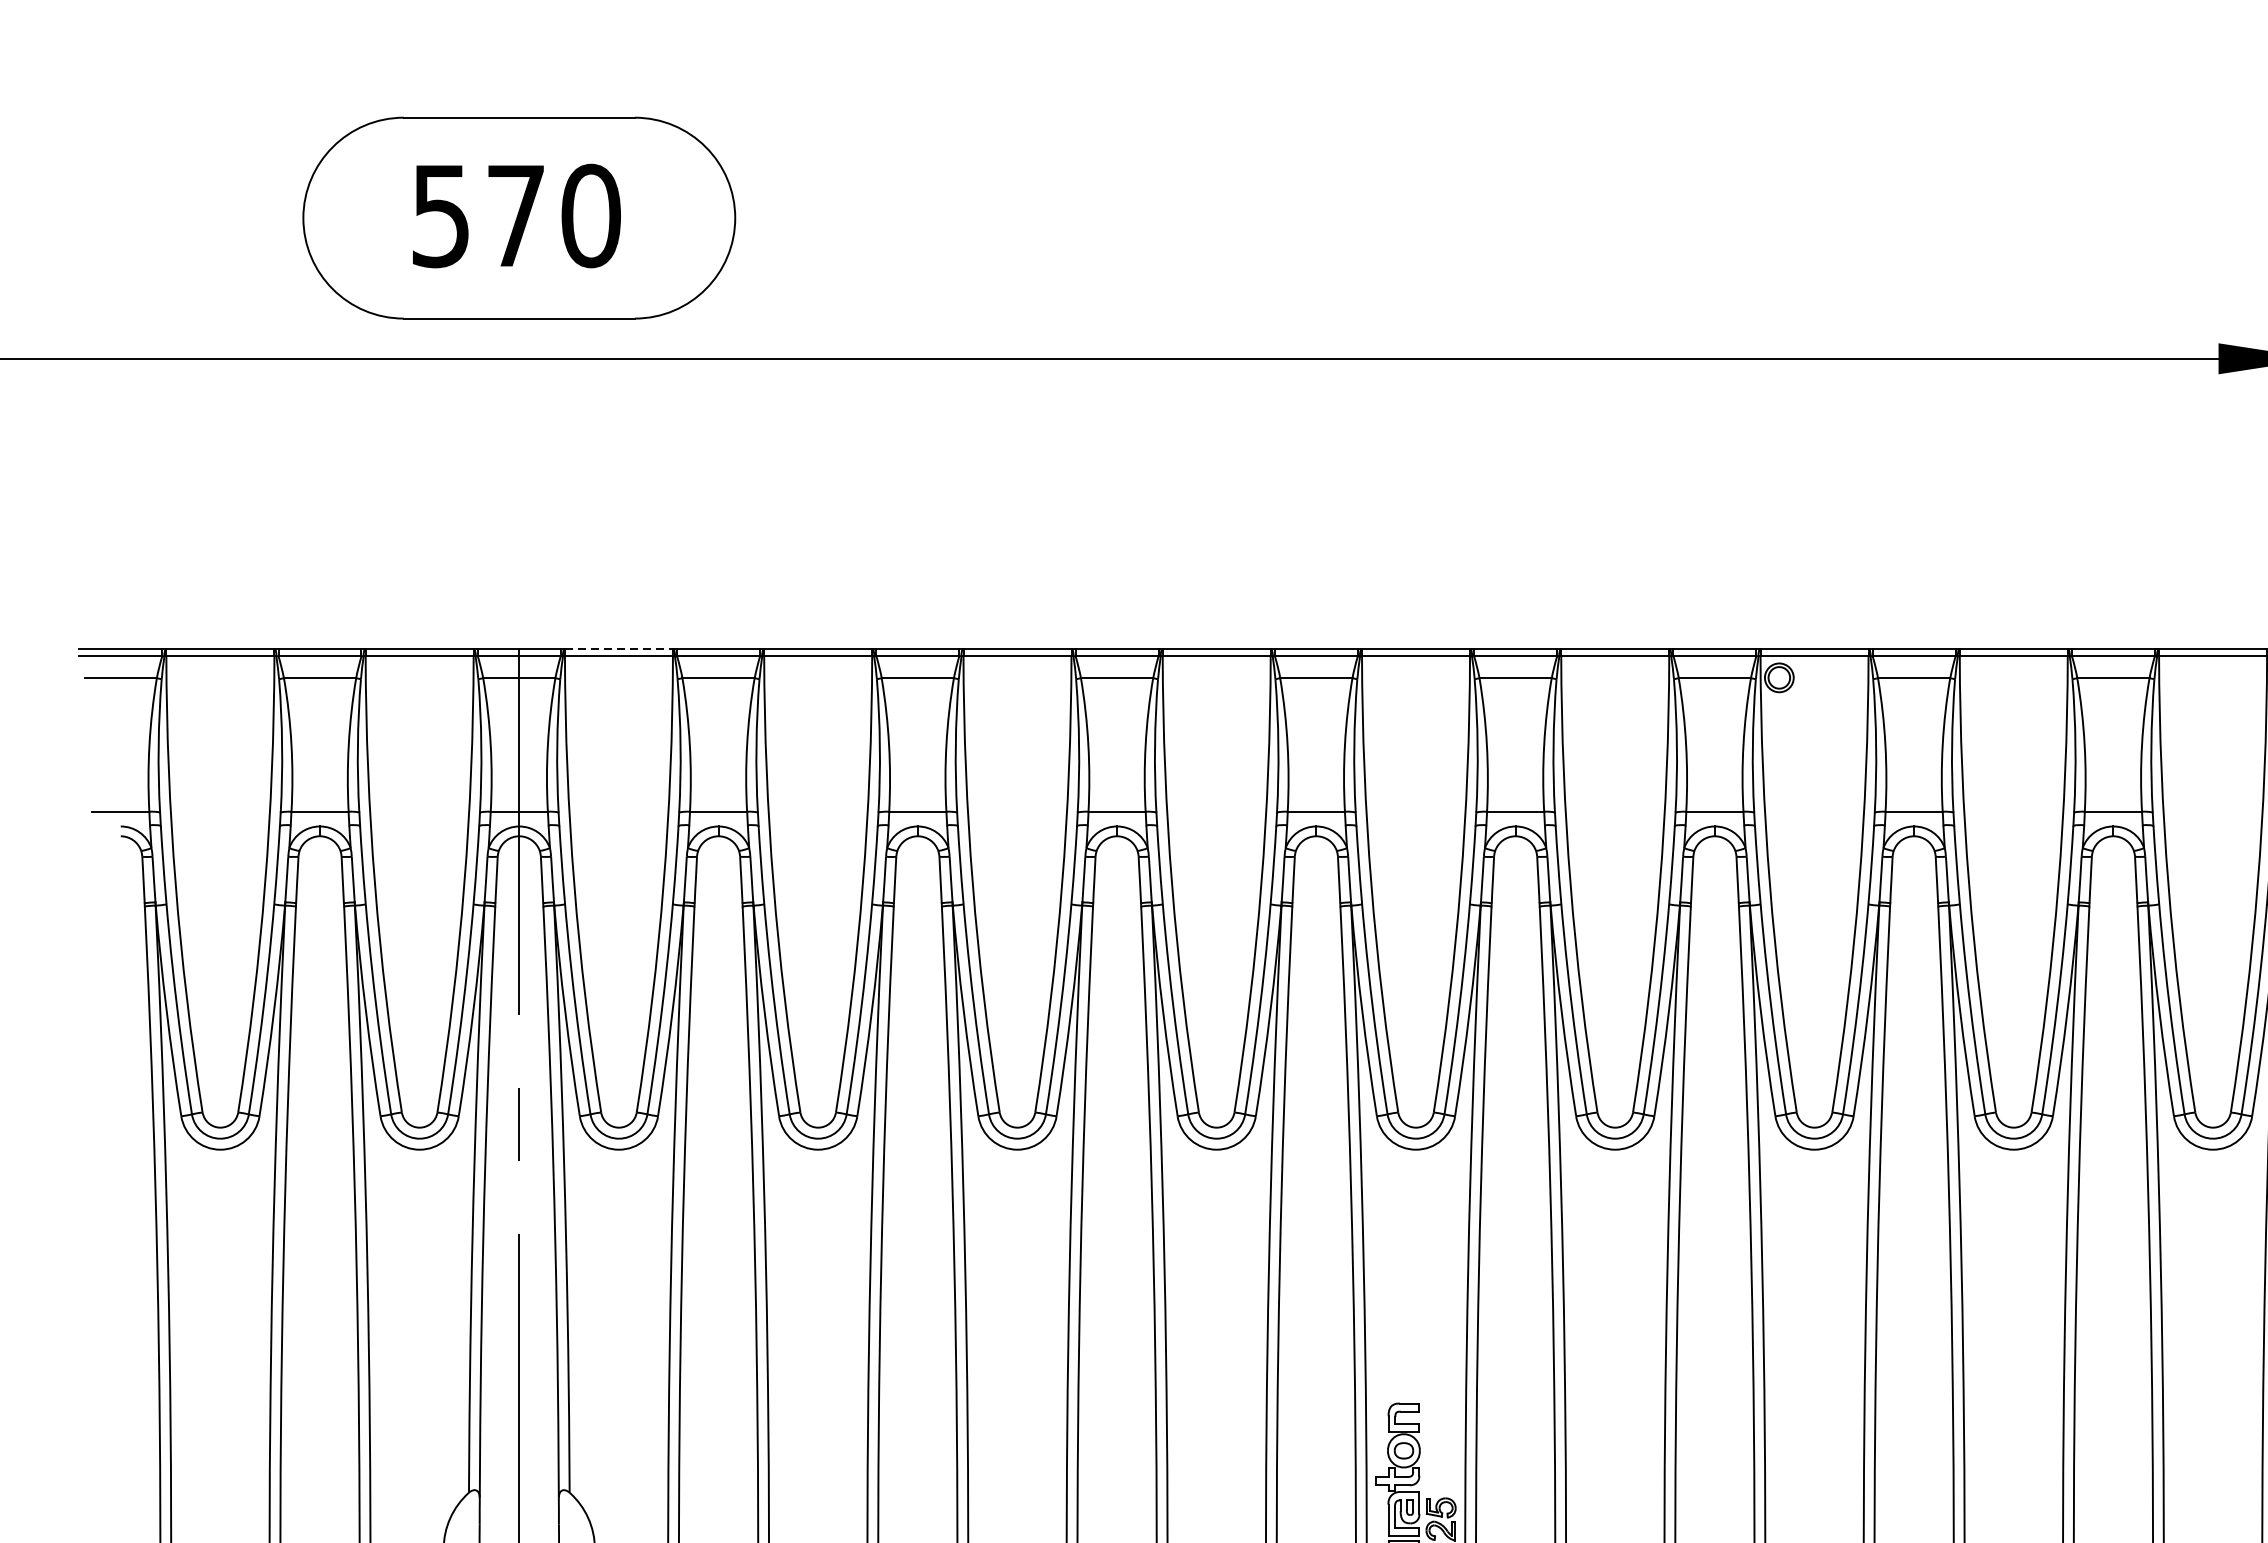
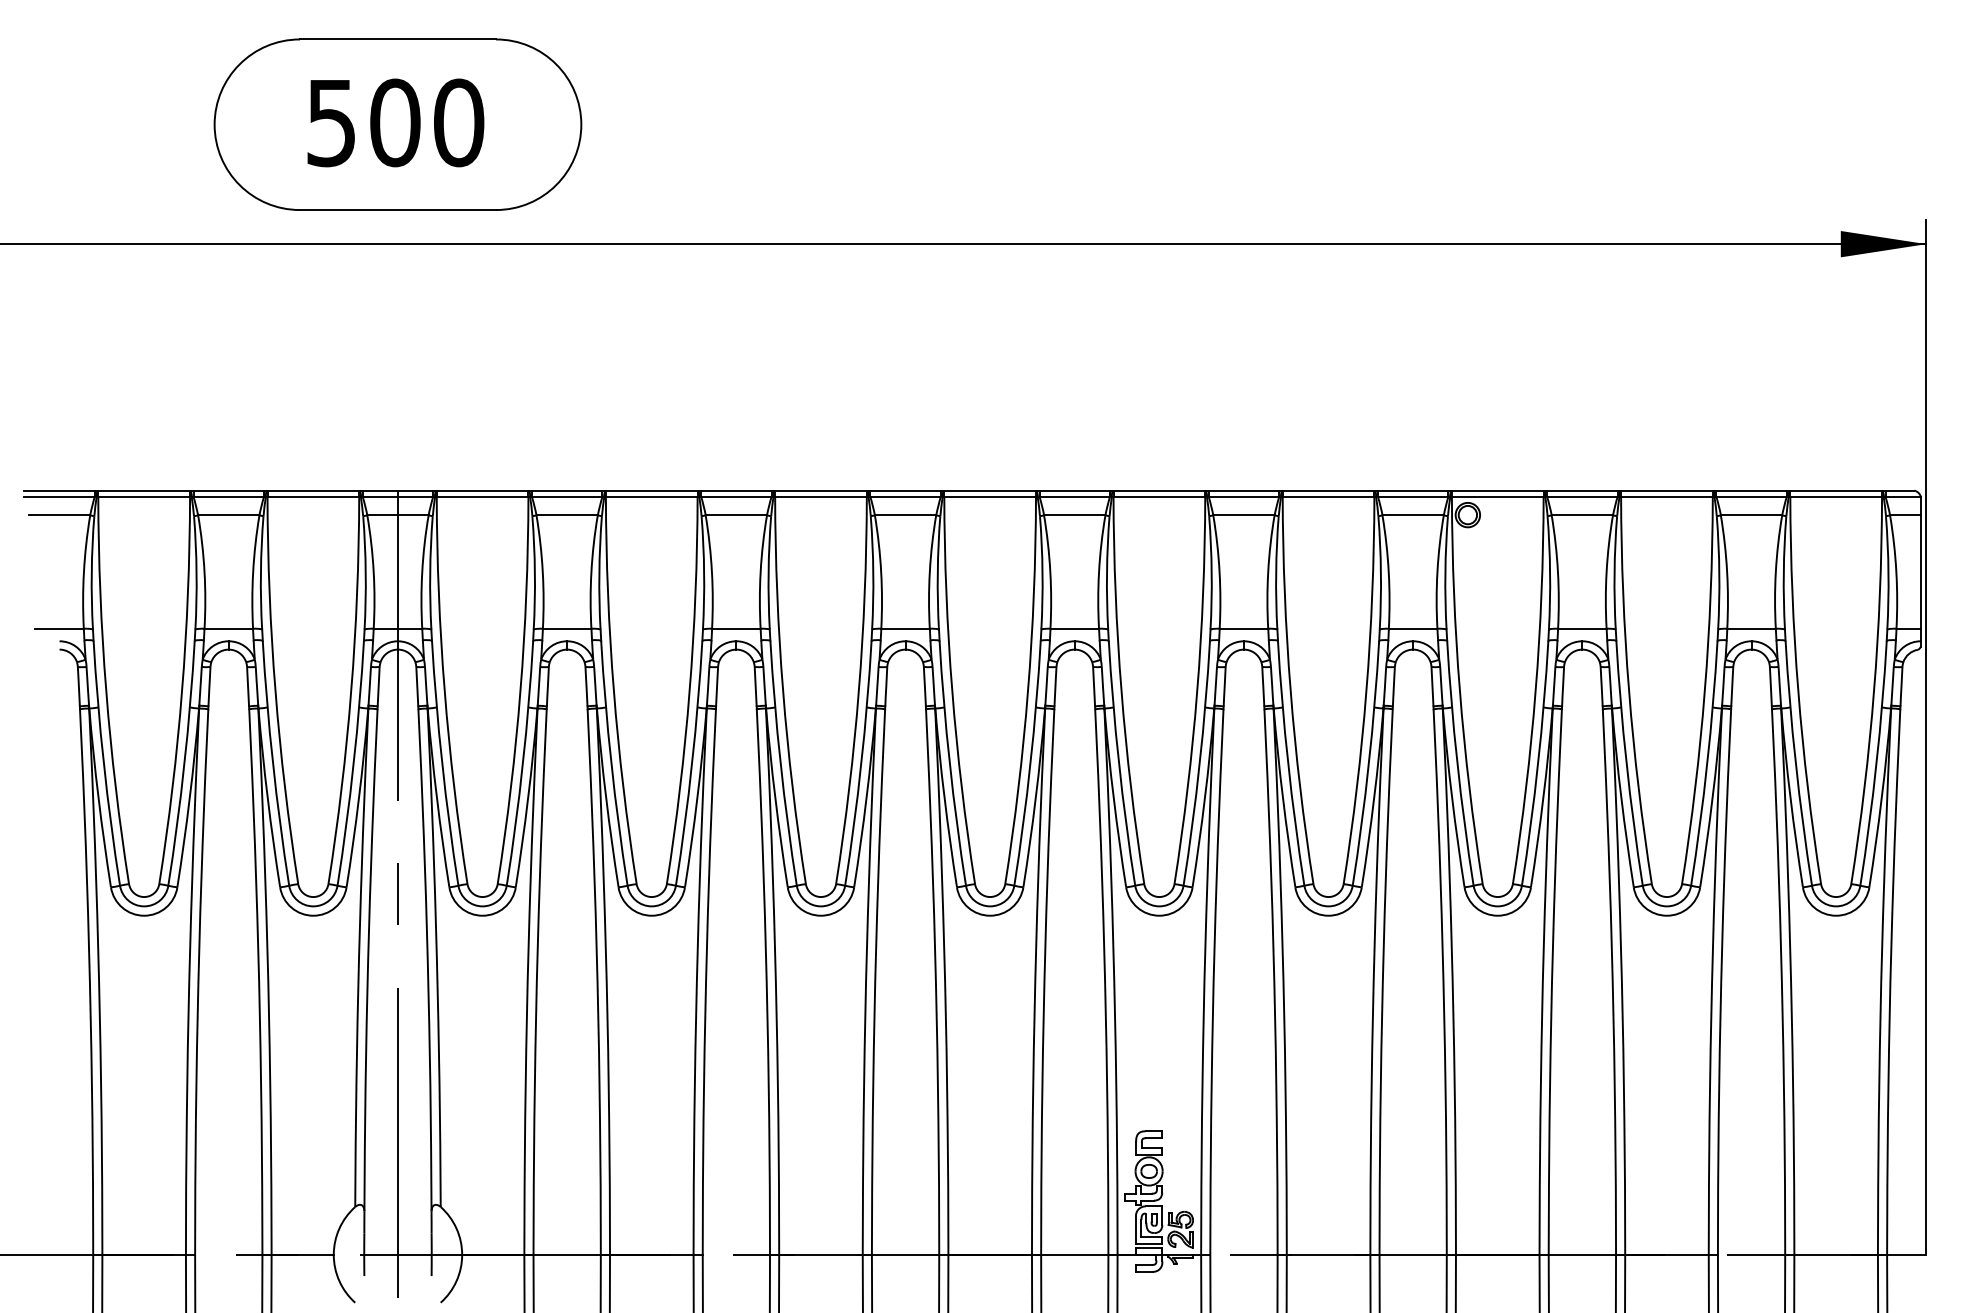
text: (516, 215) -> (395, 122), 570 -> 500
line: (618, 648) -> (482, 490), dashed -> solid

